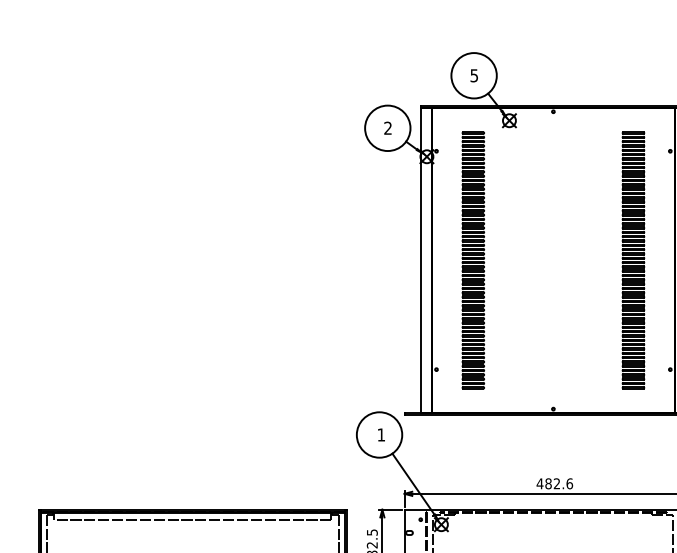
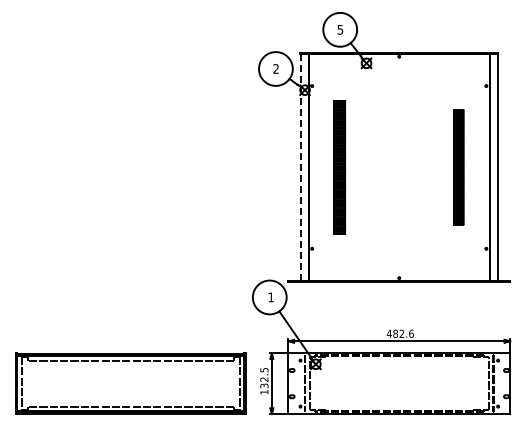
line: (420, 260) -> (300, 167), solid -> dashed
part: (473, 260) -> (339, 167), size x0.7
part: (632, 260) -> (458, 167), size x0.6

